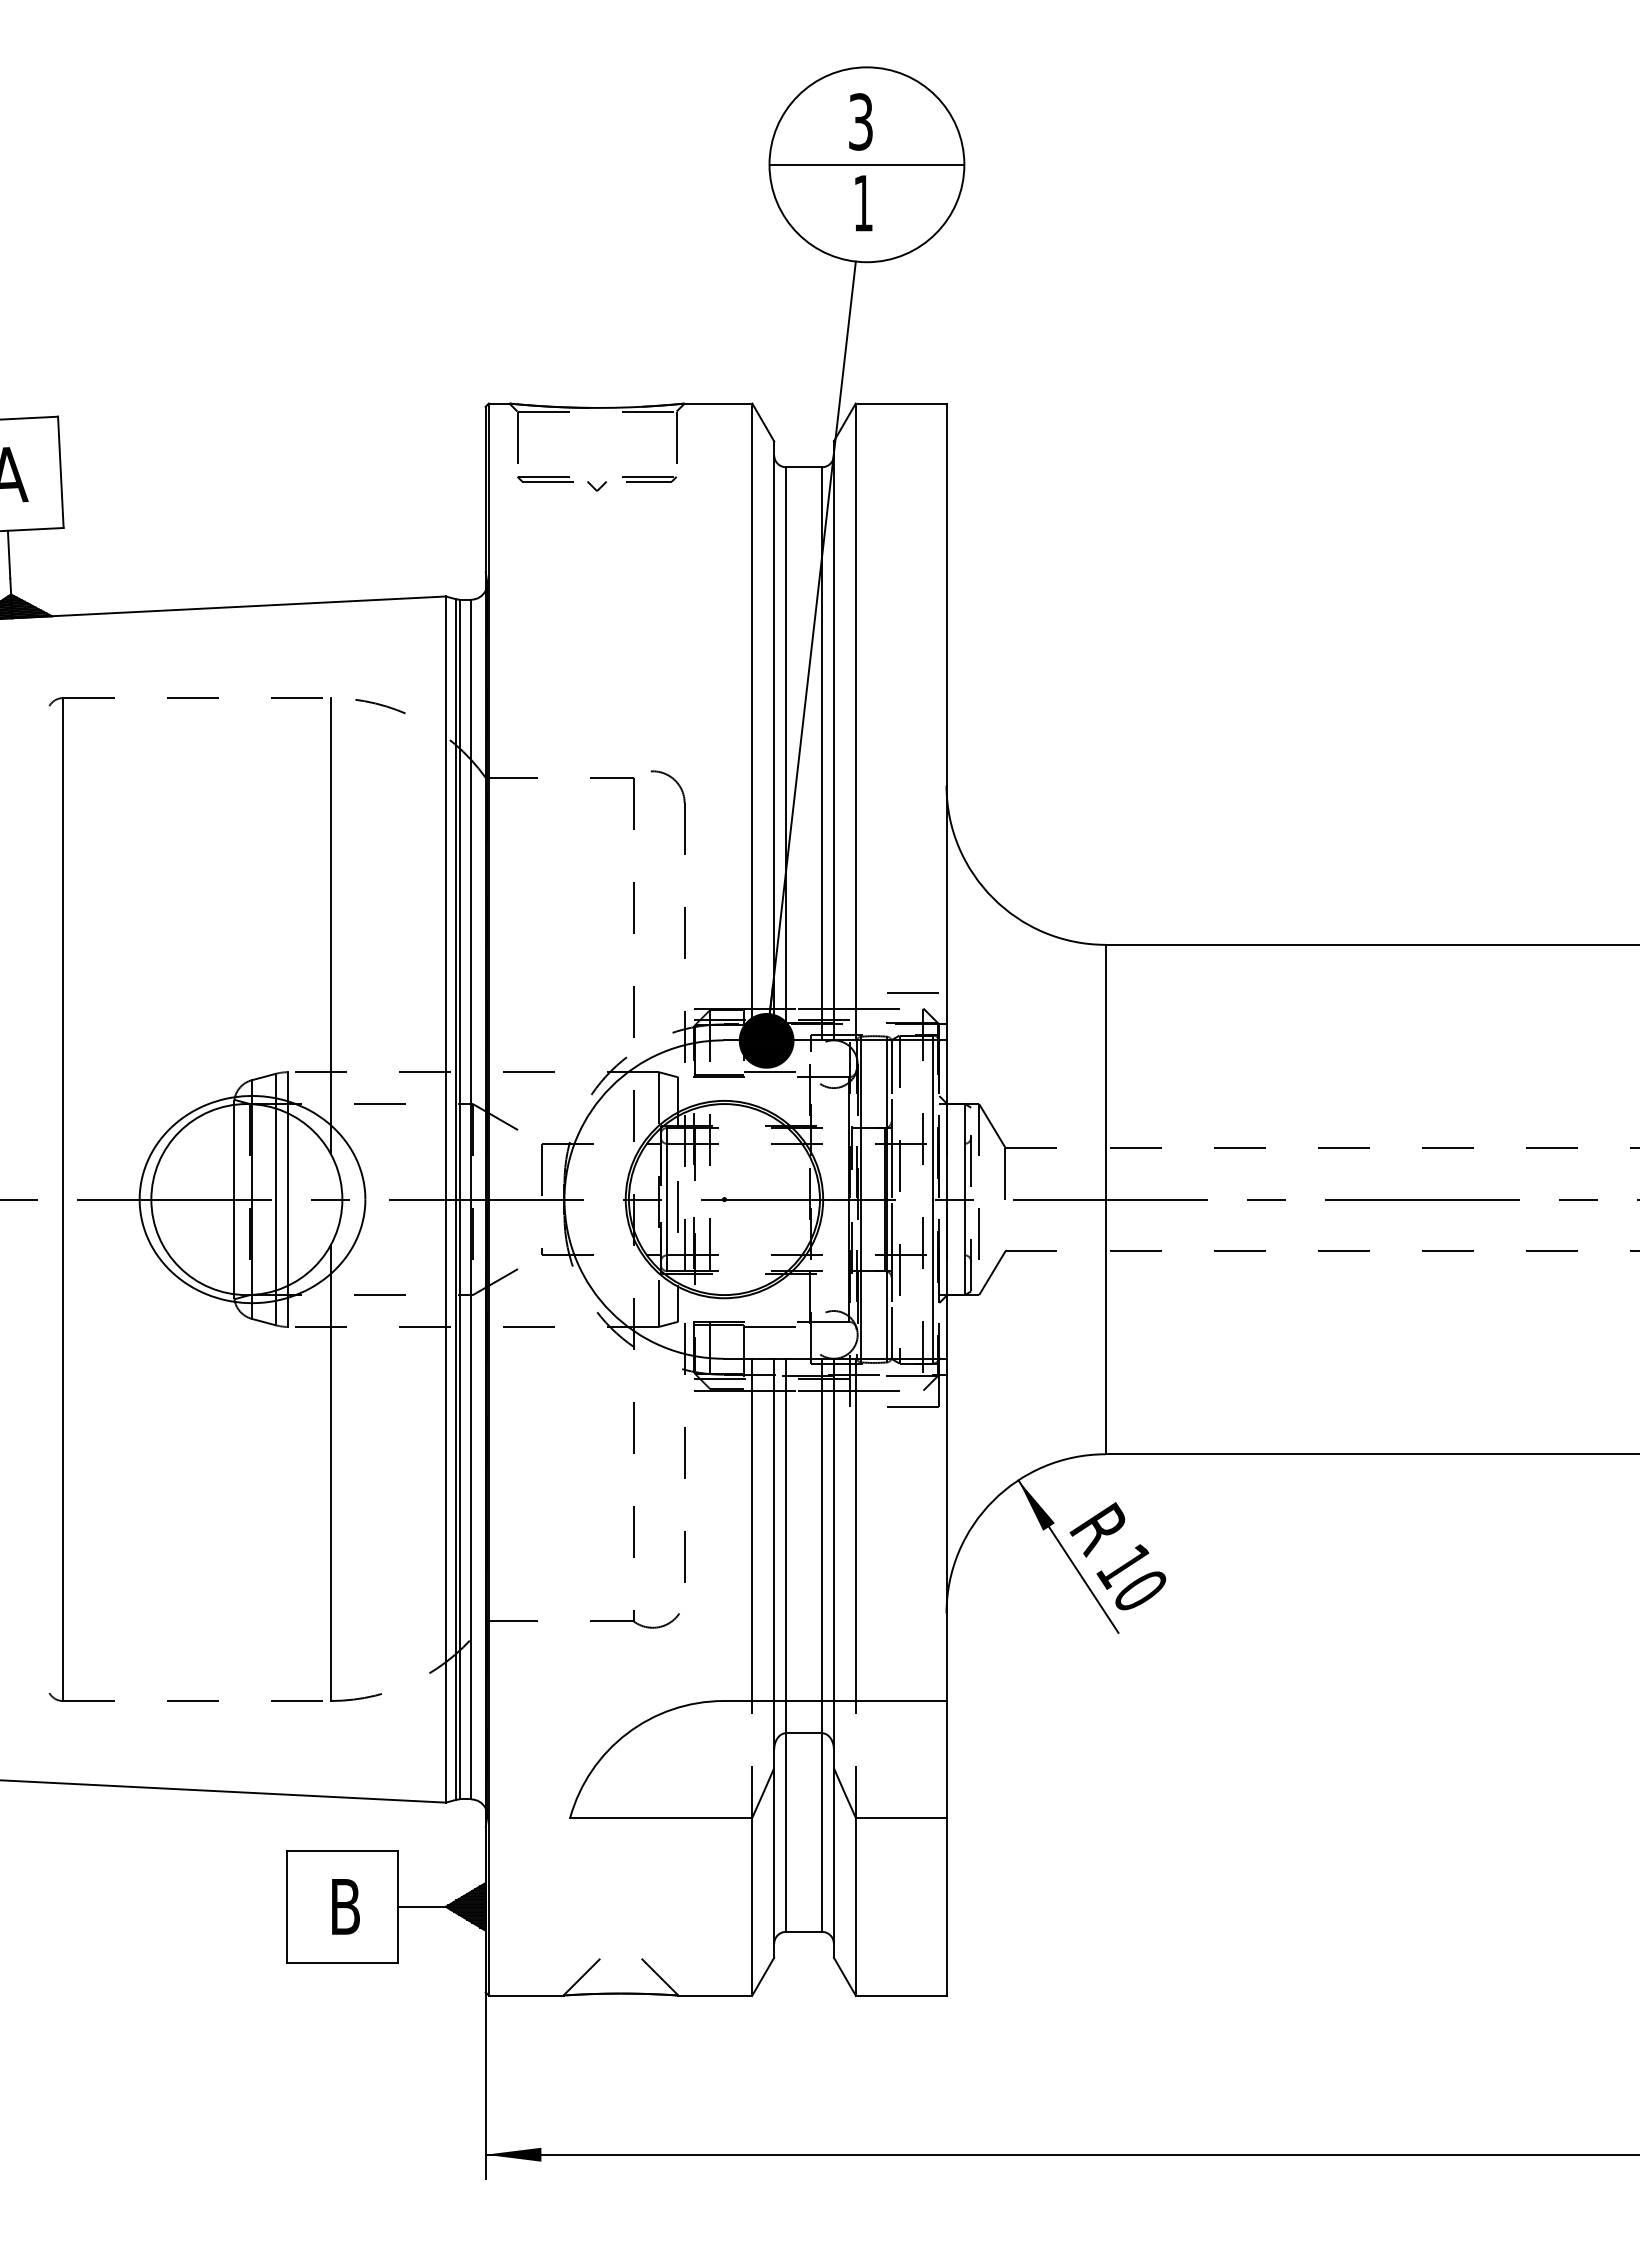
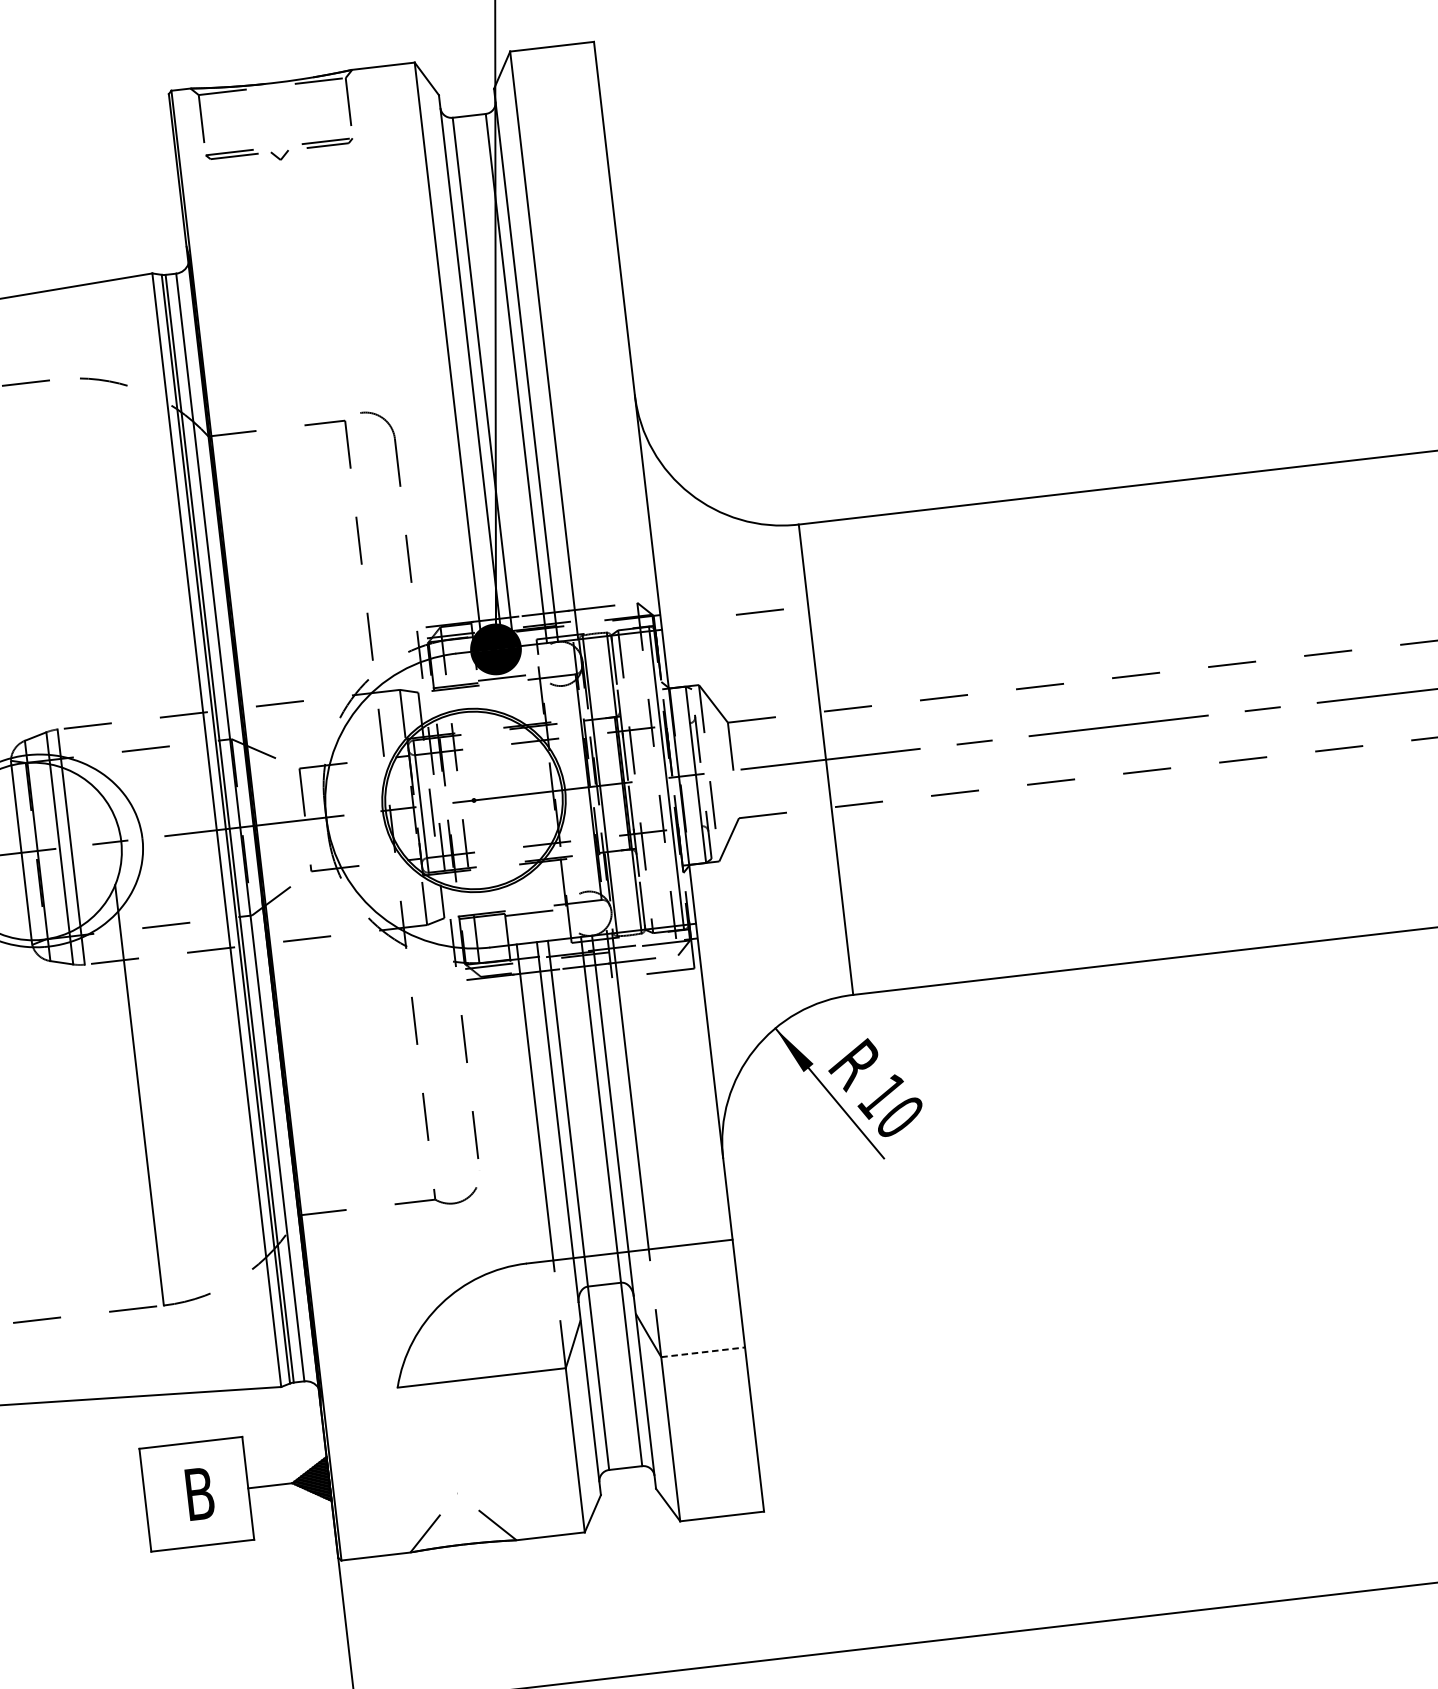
line: (330, 925) -> (81, 589), removed
line: (912, 992) -> (759, 612), moved
line: (901, 1817) -> (703, 1352), solid -> dashed

